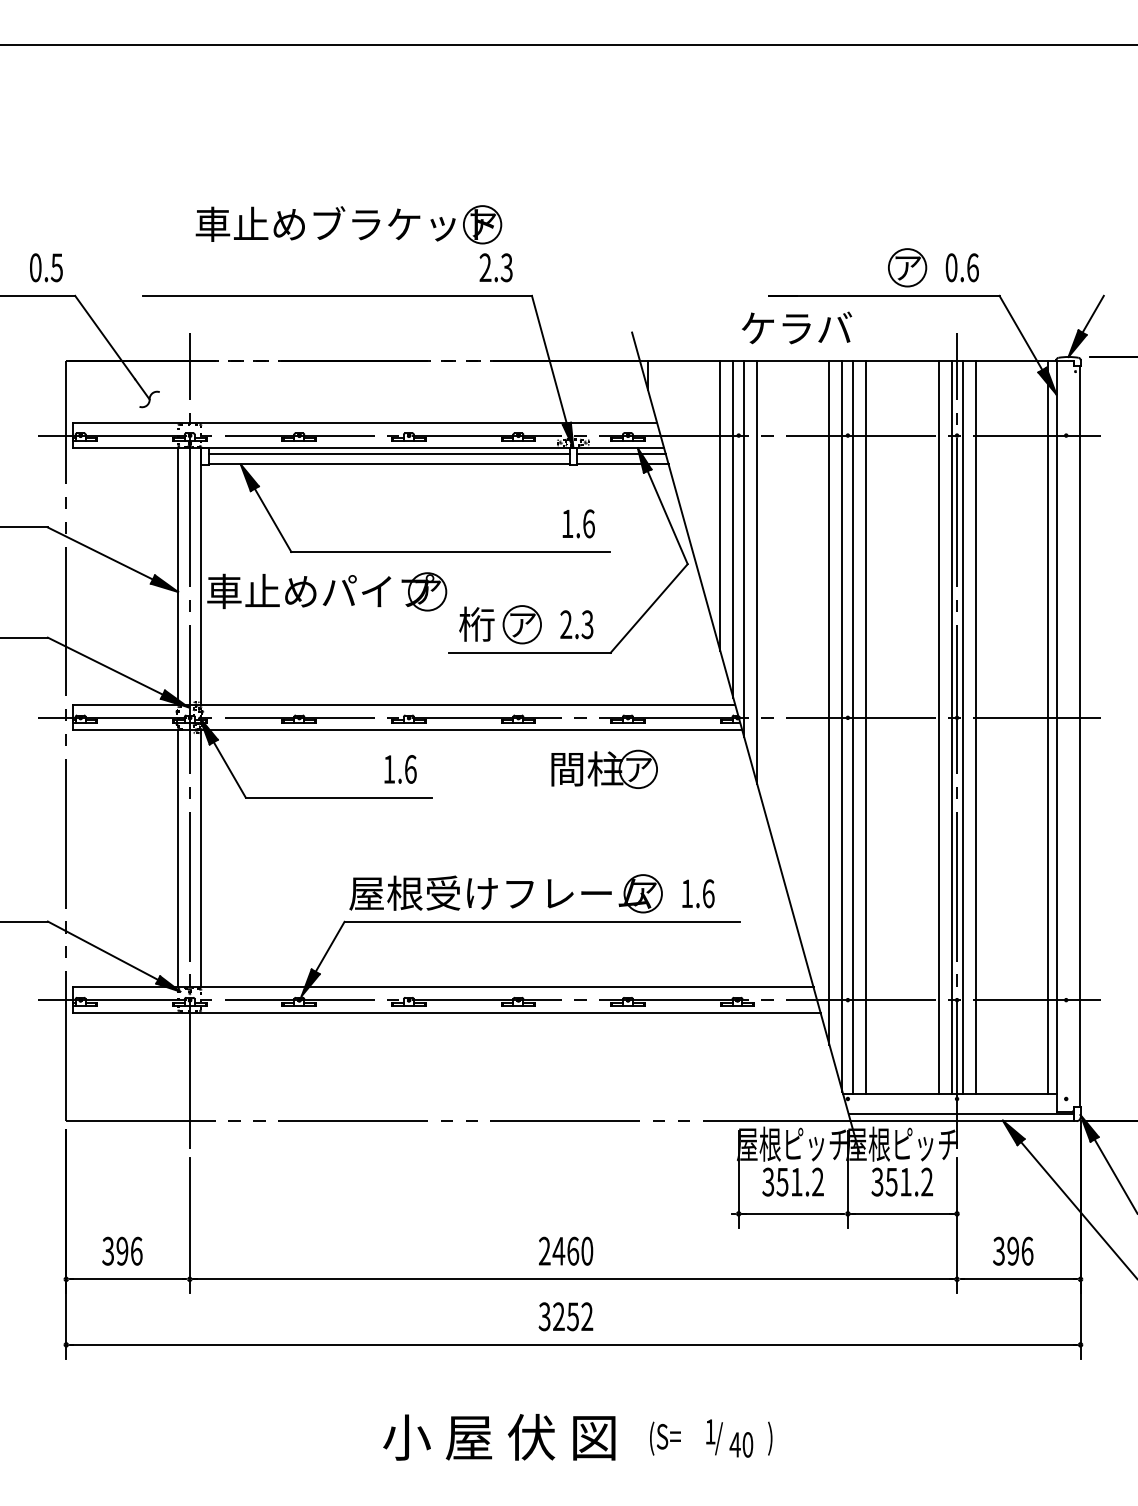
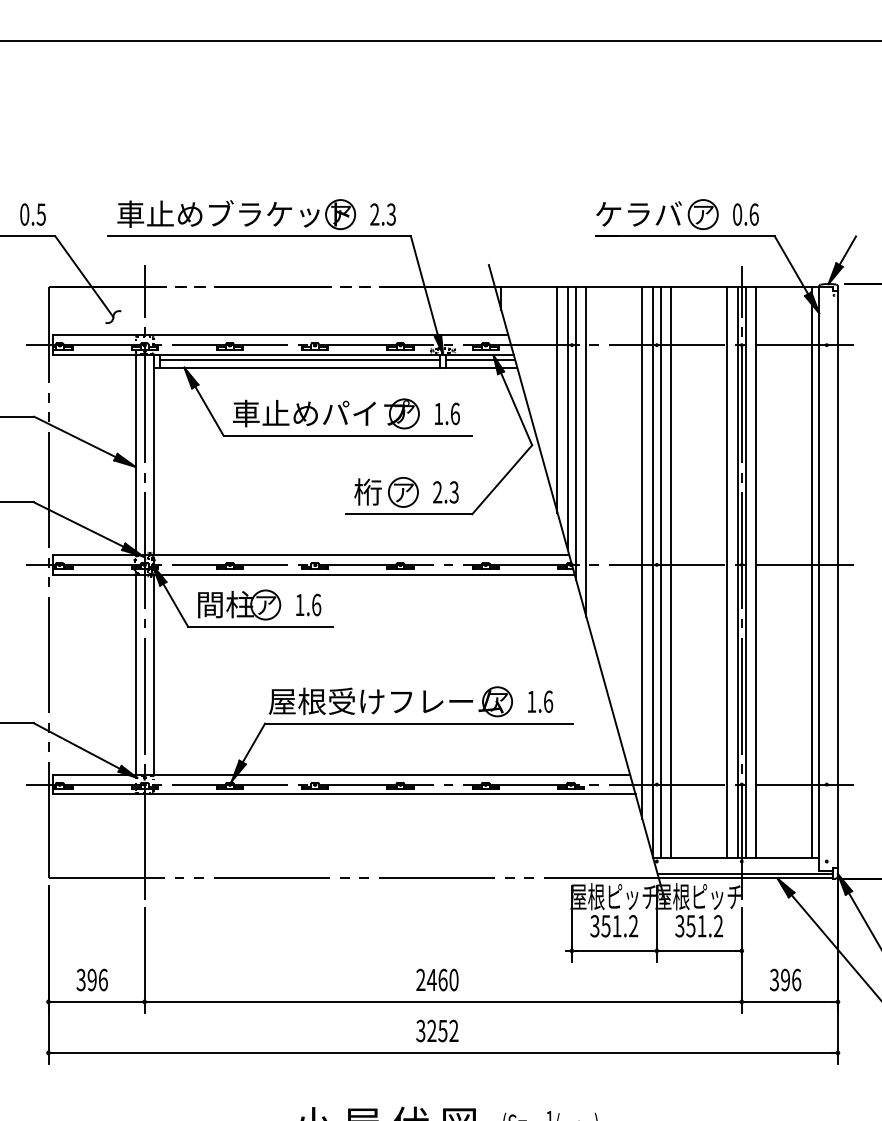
part: (348, 224) -> (236, 214), moved
text: (797, 327) -> (639, 213), moved
part: (327, 591) -> (326, 413), moved
part: (604, 768) -> (239, 604), moved

